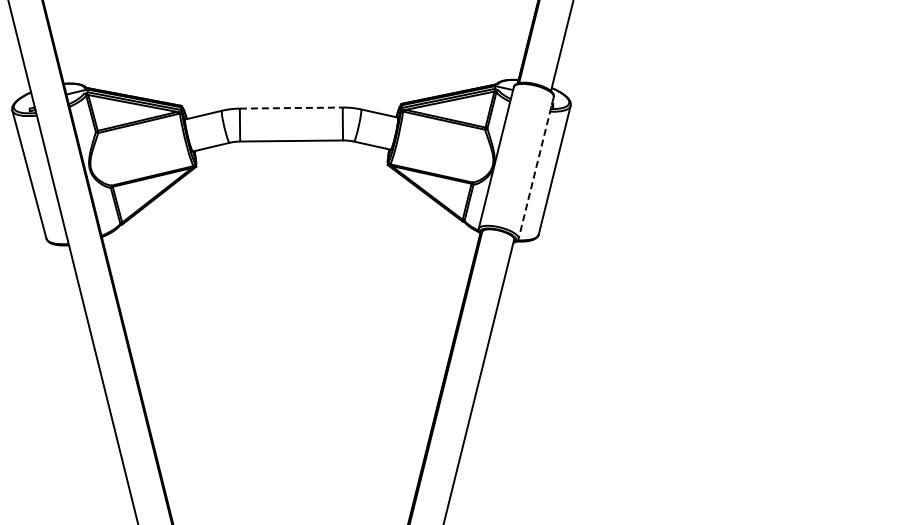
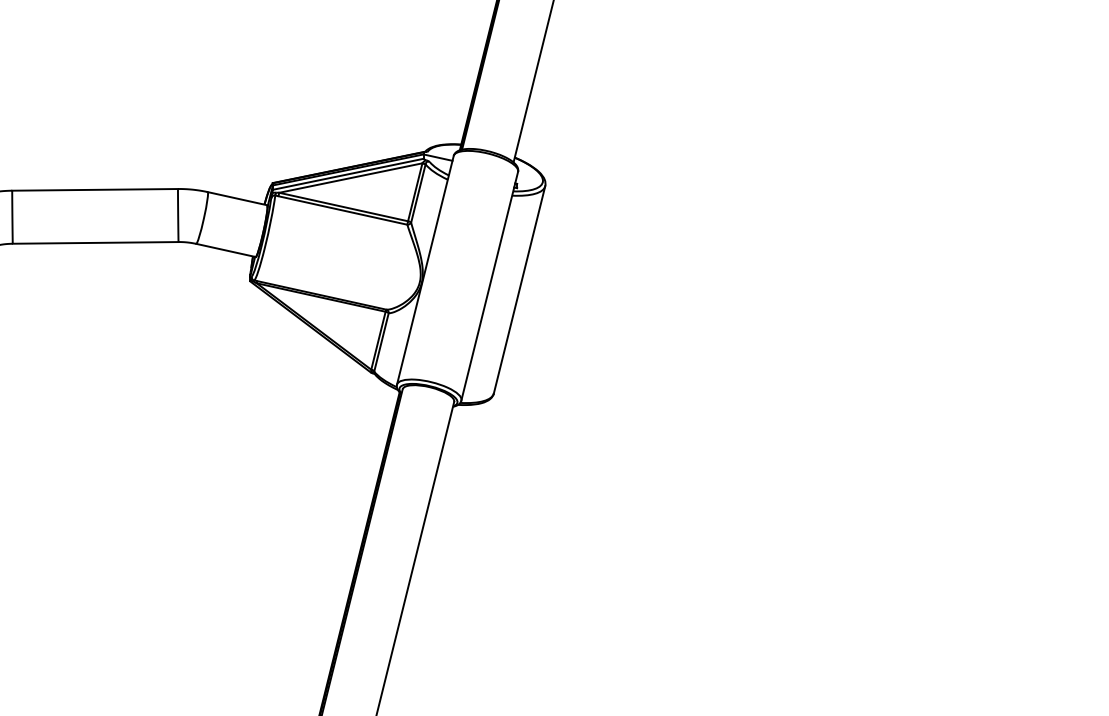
line: (291, 108) -> (95, 190), dashed -> solid
line: (536, 168) -> (490, 287), dashed -> solid

